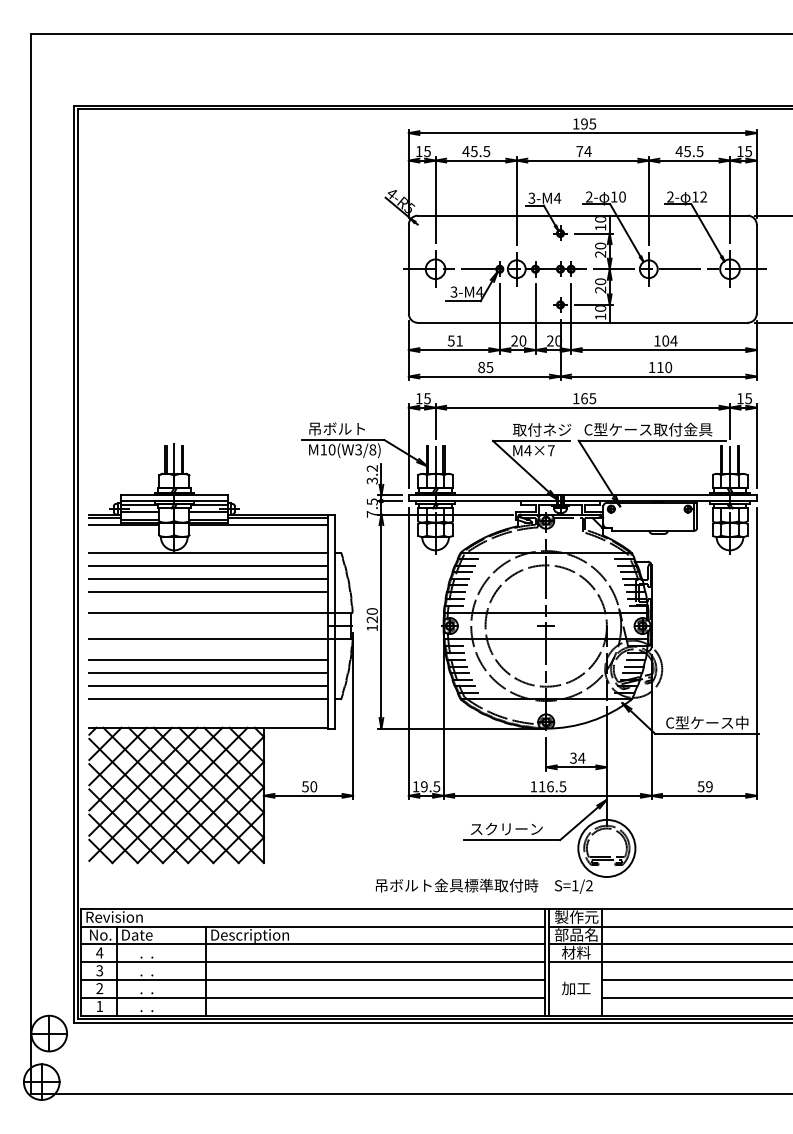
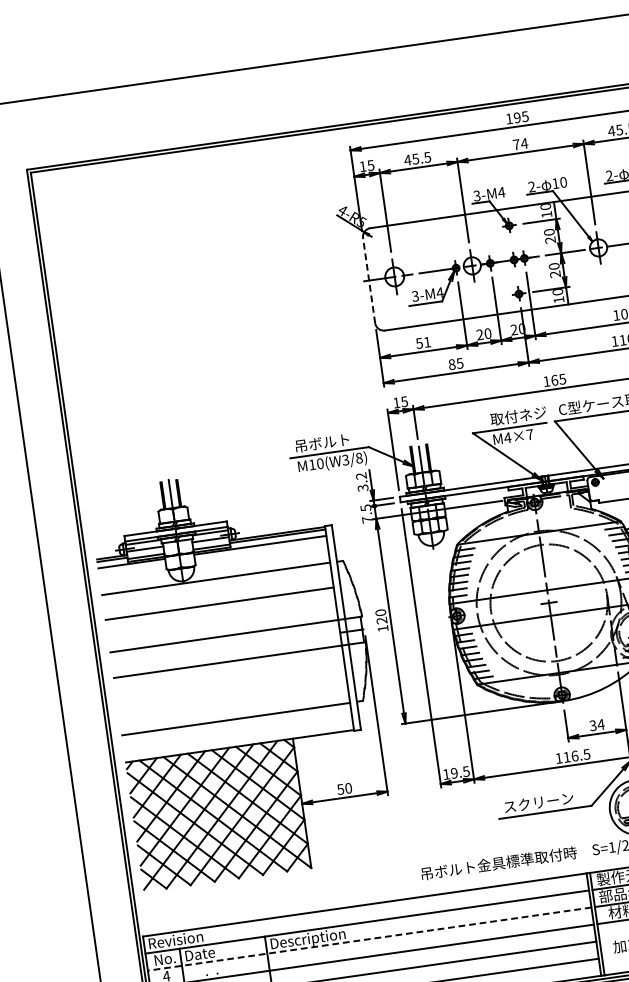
line: (408, 269) -> (368, 280), solid -> dashed
line: (208, 565) -> (217, 591), removed
line: (208, 592) -> (221, 616), removed
line: (208, 659) -> (230, 680), removed
line: (208, 673) -> (232, 694), removed
line: (208, 686) -> (234, 706), removed
line: (313, 944) -> (369, 939), solid -> dashed

